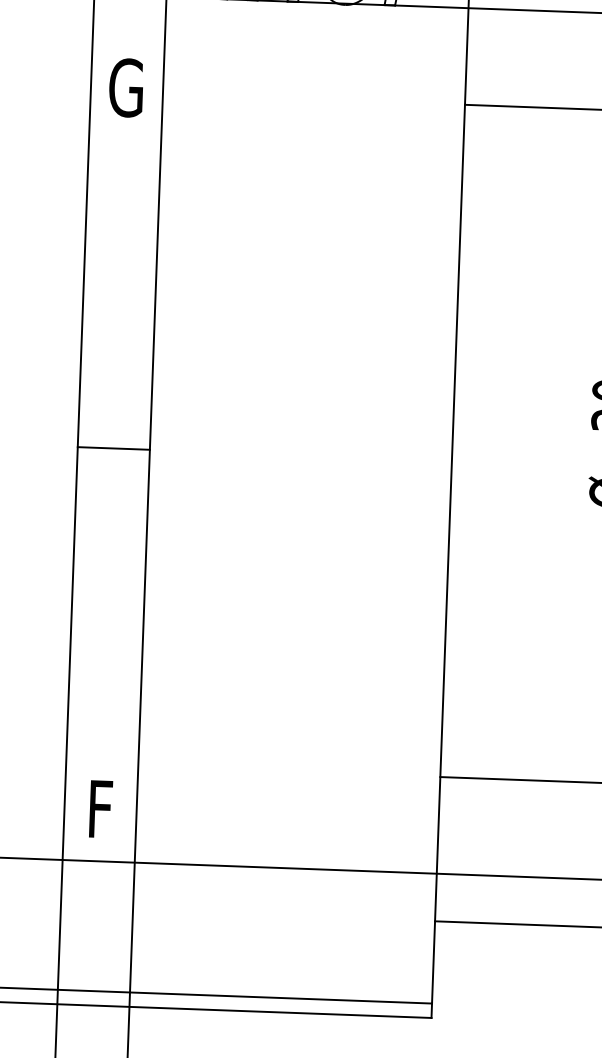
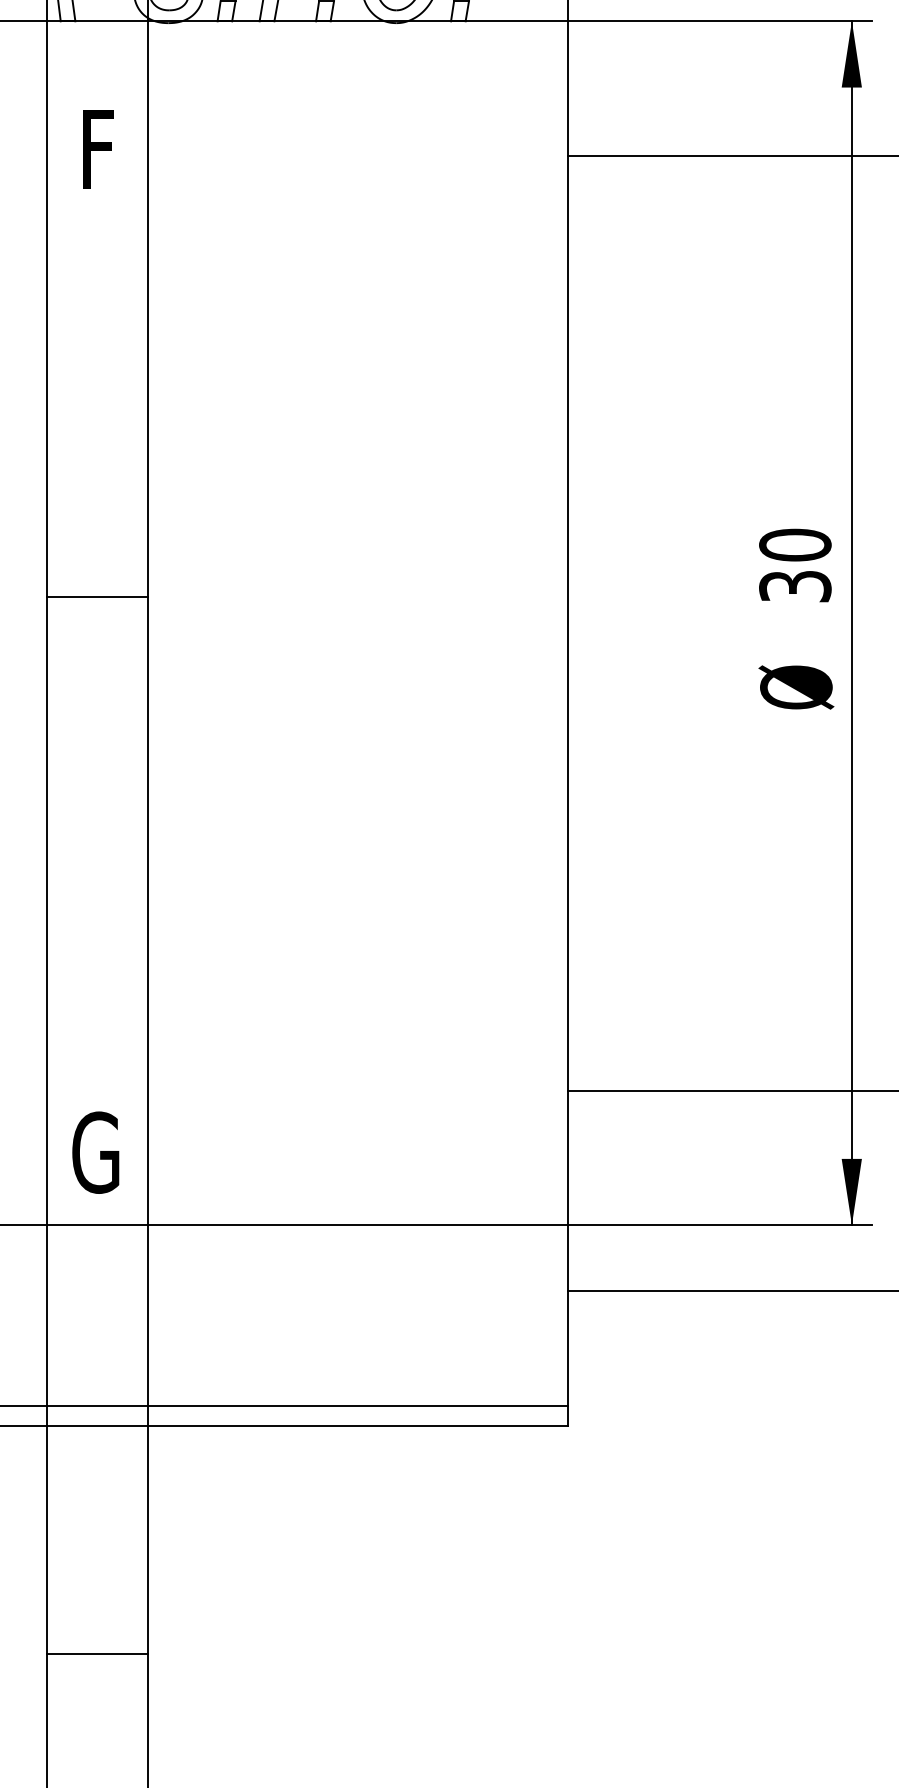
text: (125, 87) -> (95, 149), G -> F
line: (113, 448) -> (97, 596), moved
text: (99, 809) -> (95, 1152), F -> G

